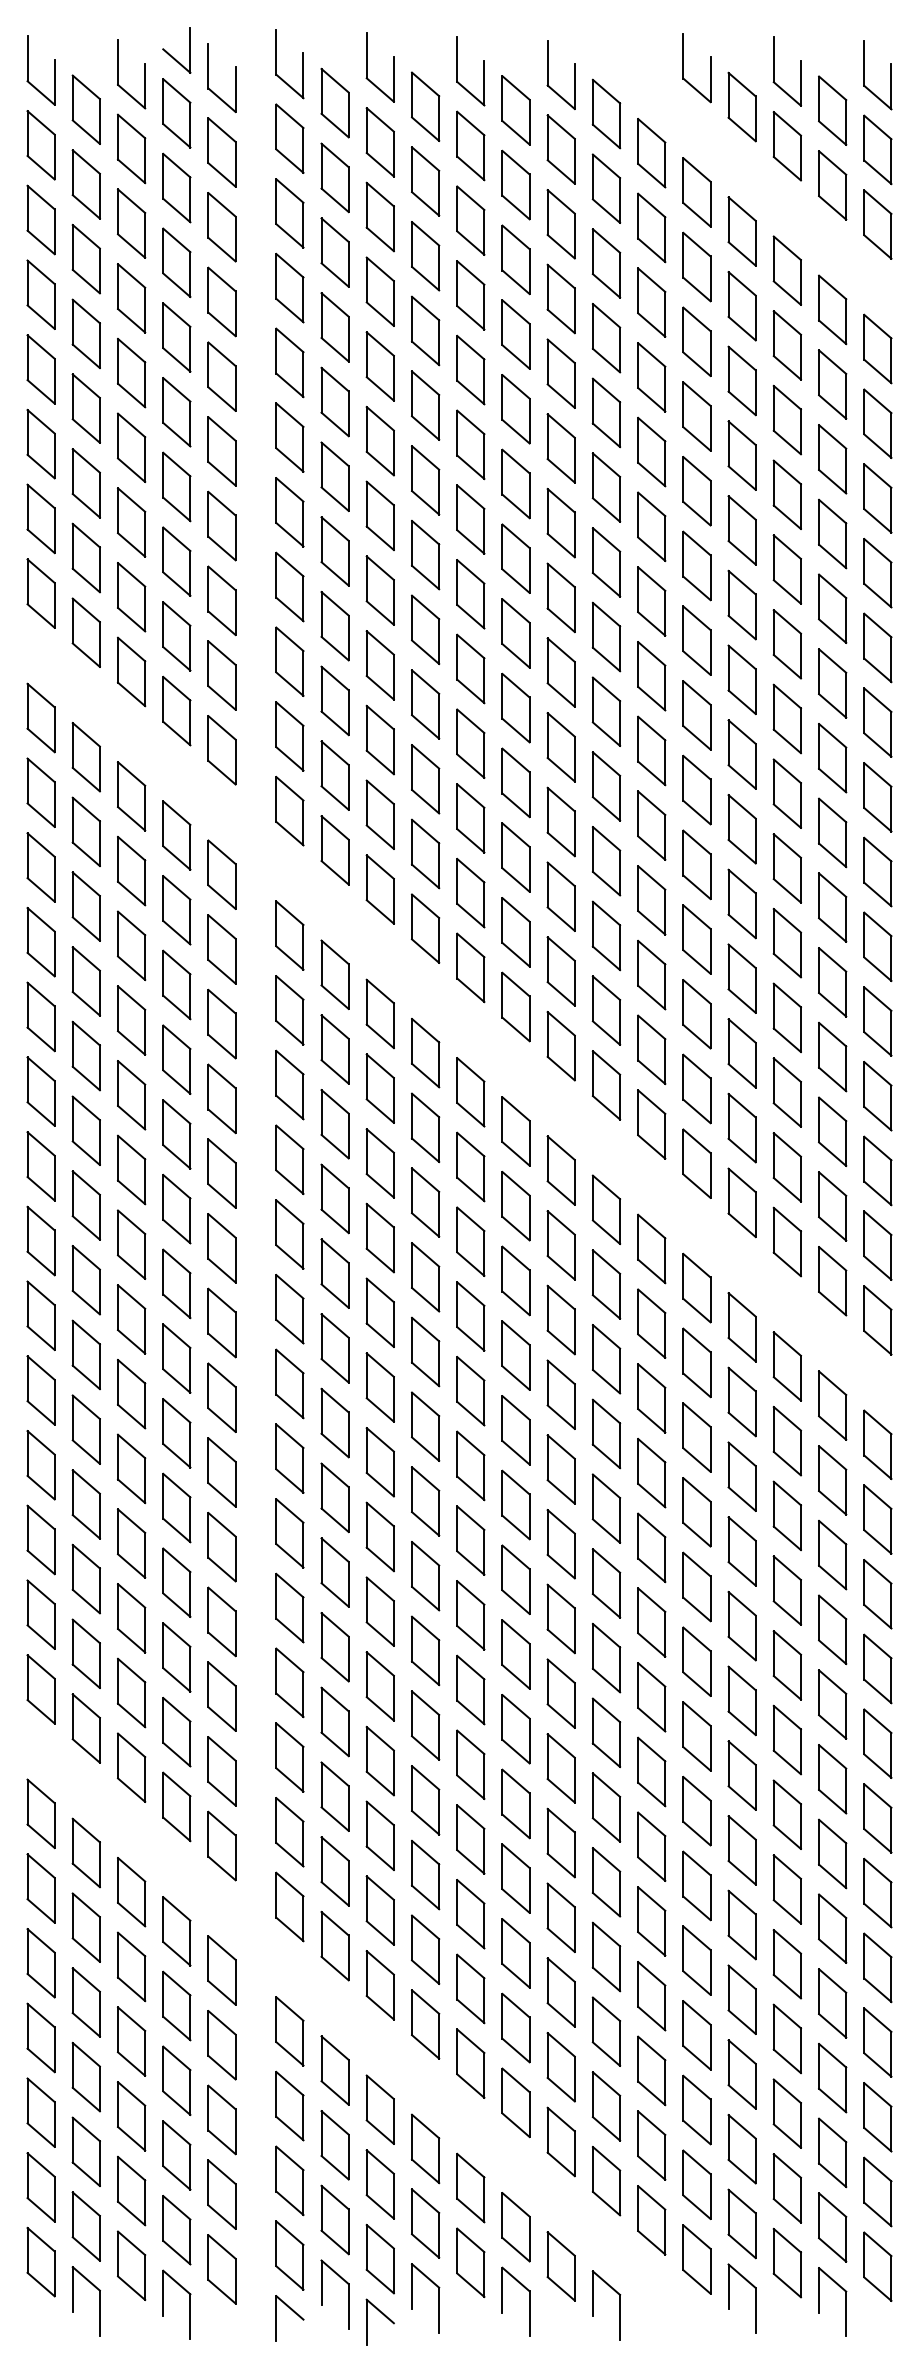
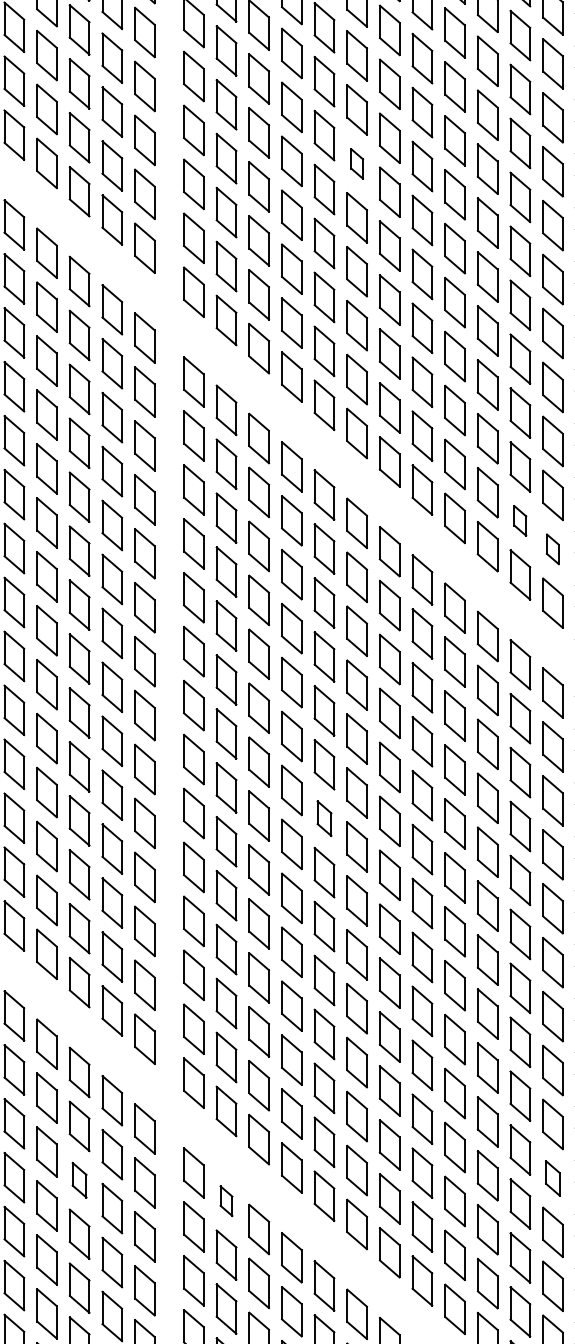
part: (515, 633) -> (356, 163), size x0.6
part: (741, 1127) -> (519, 520), size x0.6
part: (786, 1167) -> (552, 549), size x0.6
part: (470, 1540) -> (324, 818), size x0.7
part: (786, 2038) -> (552, 1178), size x0.7
part: (131, 2041) -> (79, 1180), size x0.7
part: (334, 2070) -> (226, 1201), size x0.6

